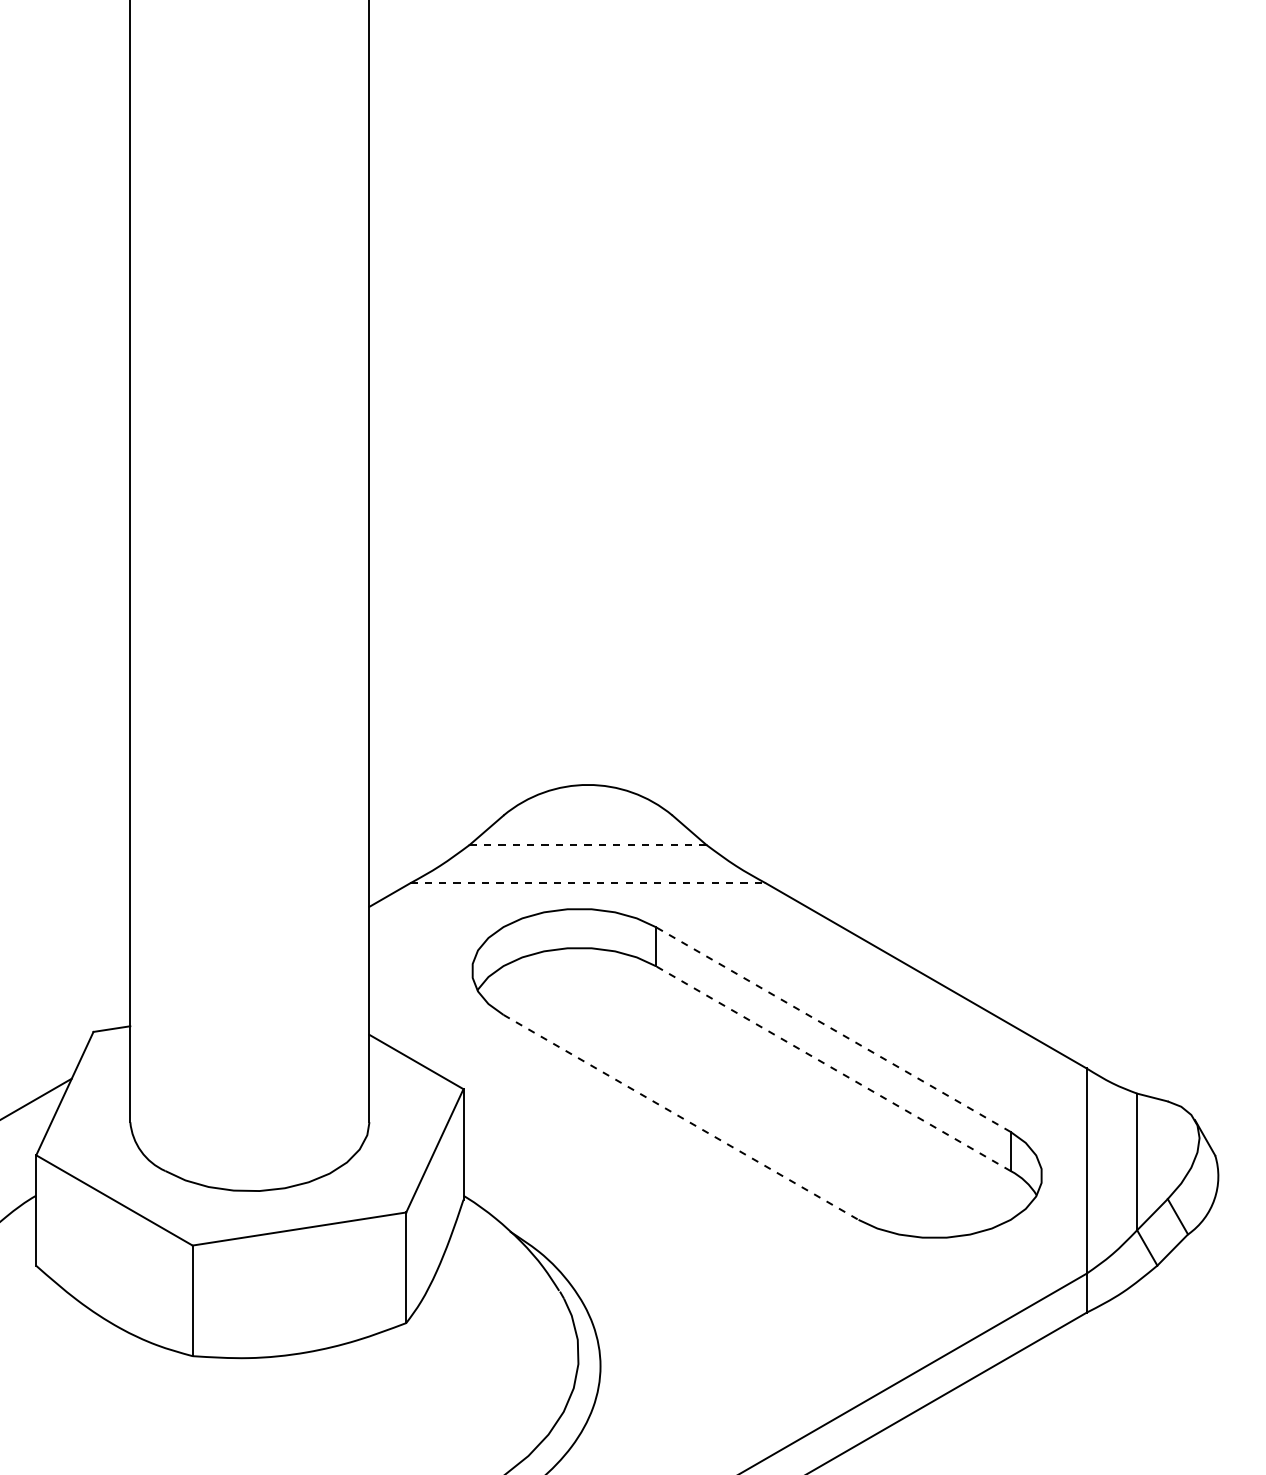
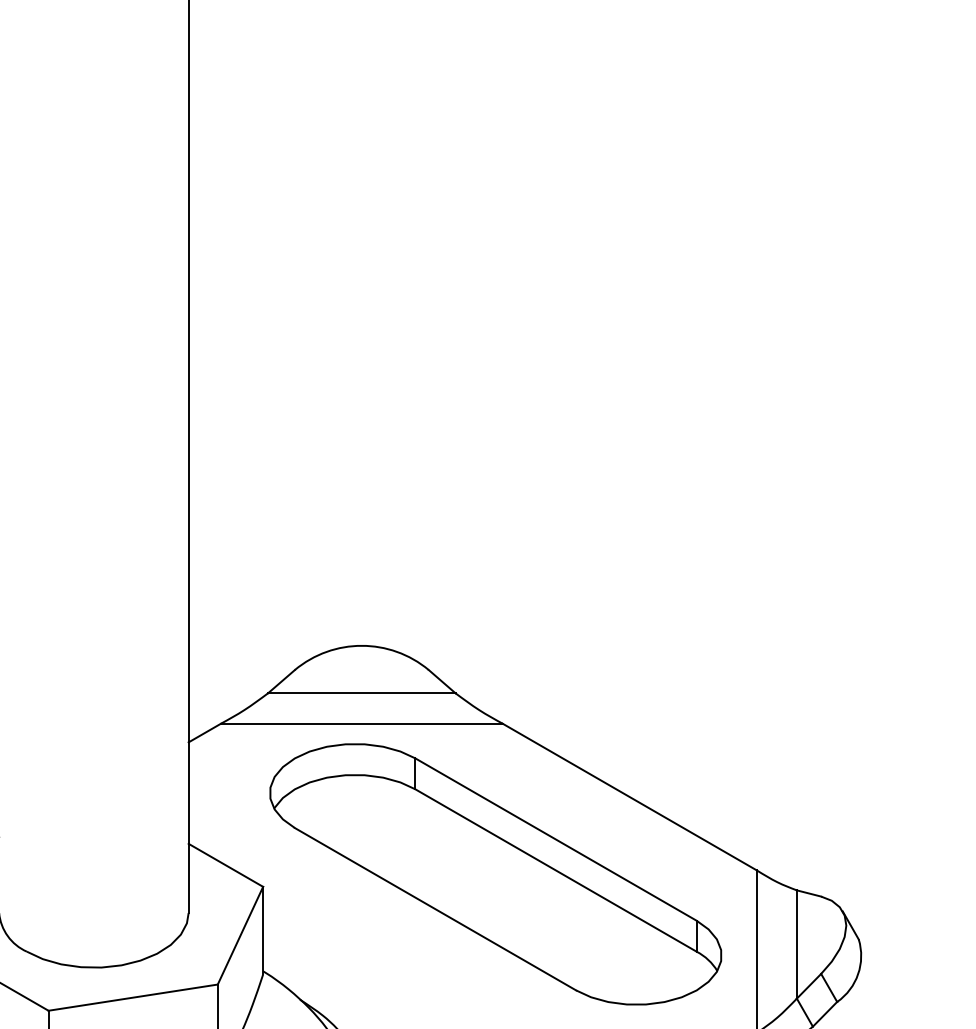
line: (588, 844) -> (362, 692), dashed -> solid
line: (588, 883) -> (362, 723), dashed -> solid
line: (833, 1029) -> (556, 839), dashed -> solid
line: (832, 1068) -> (555, 870), dashed -> solid
line: (681, 1117) -> (435, 909), dashed -> solid

